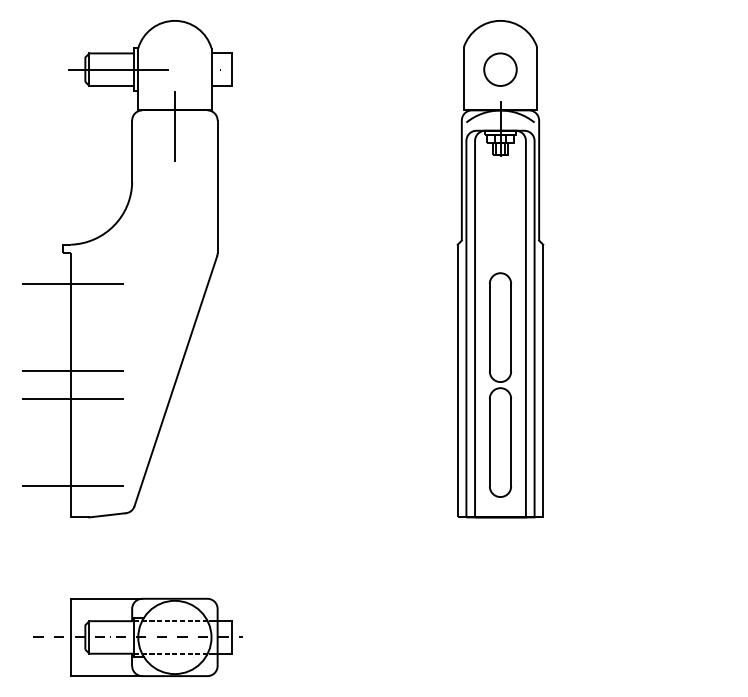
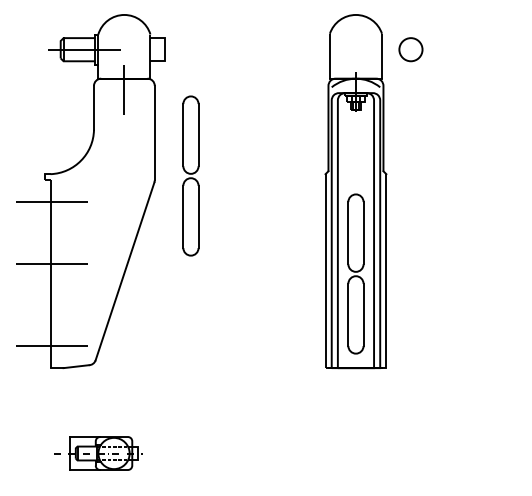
circle: (499, 69) -> (410, 49), moved
part: (267, 246) -> (190, 175), added
line: (71, 398) -> (50, 283), removed
part: (138, 637) -> (98, 453), size x0.6

